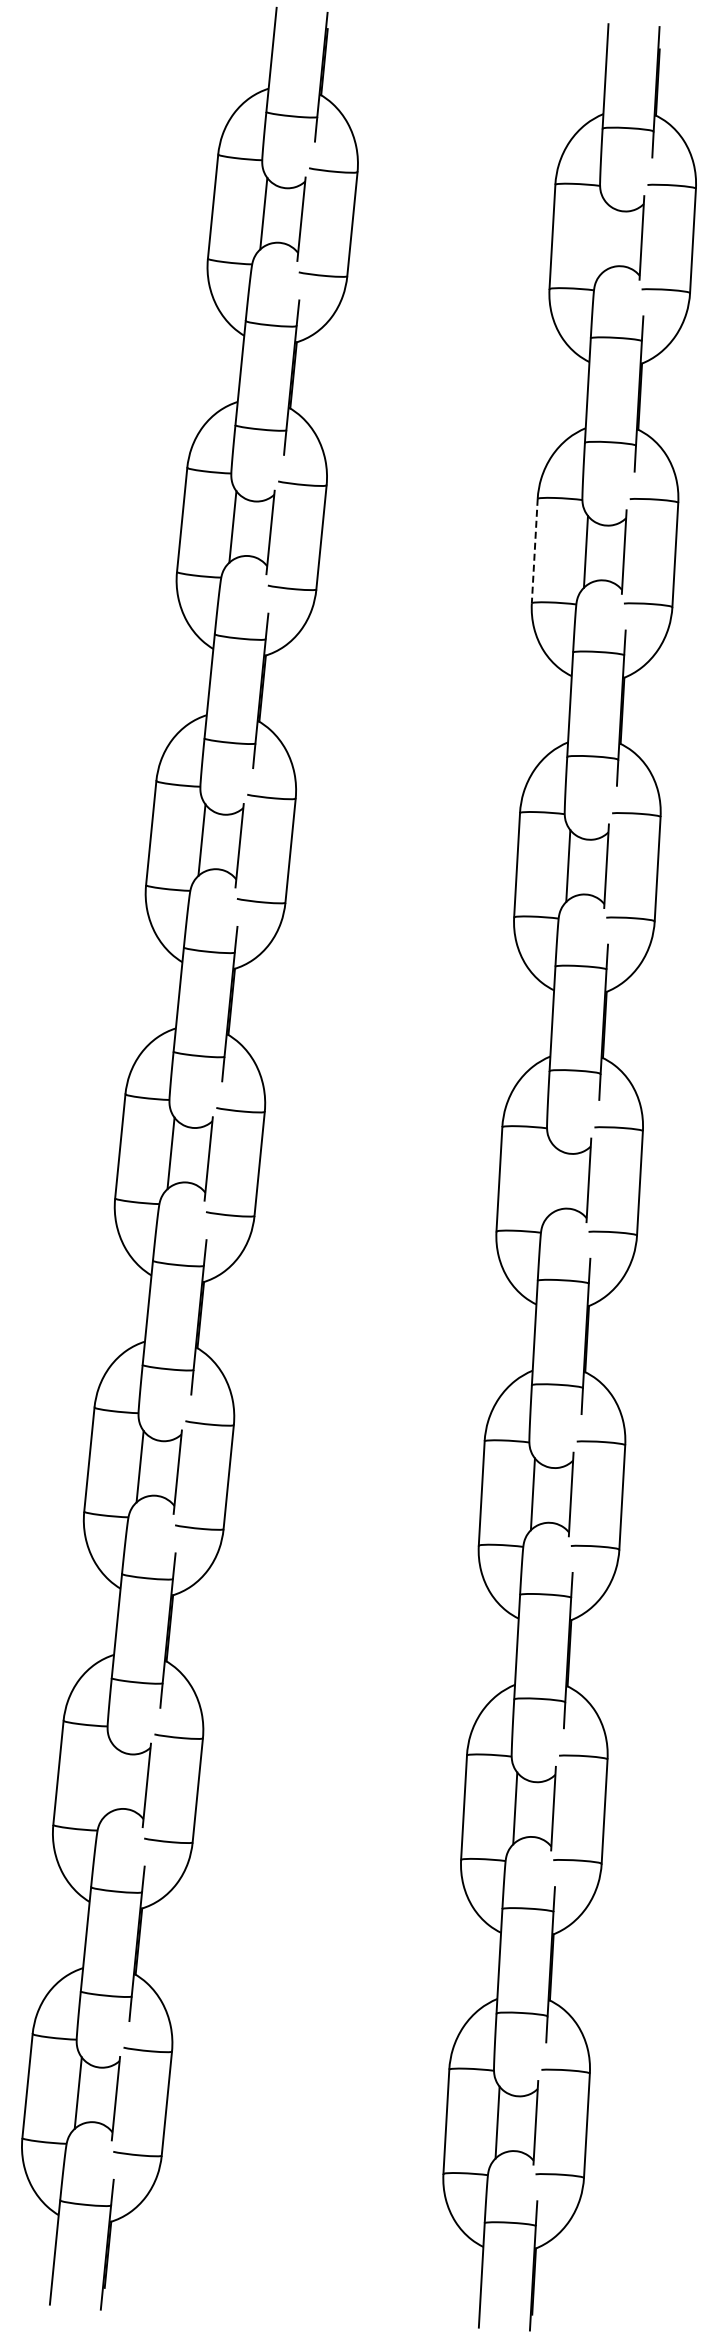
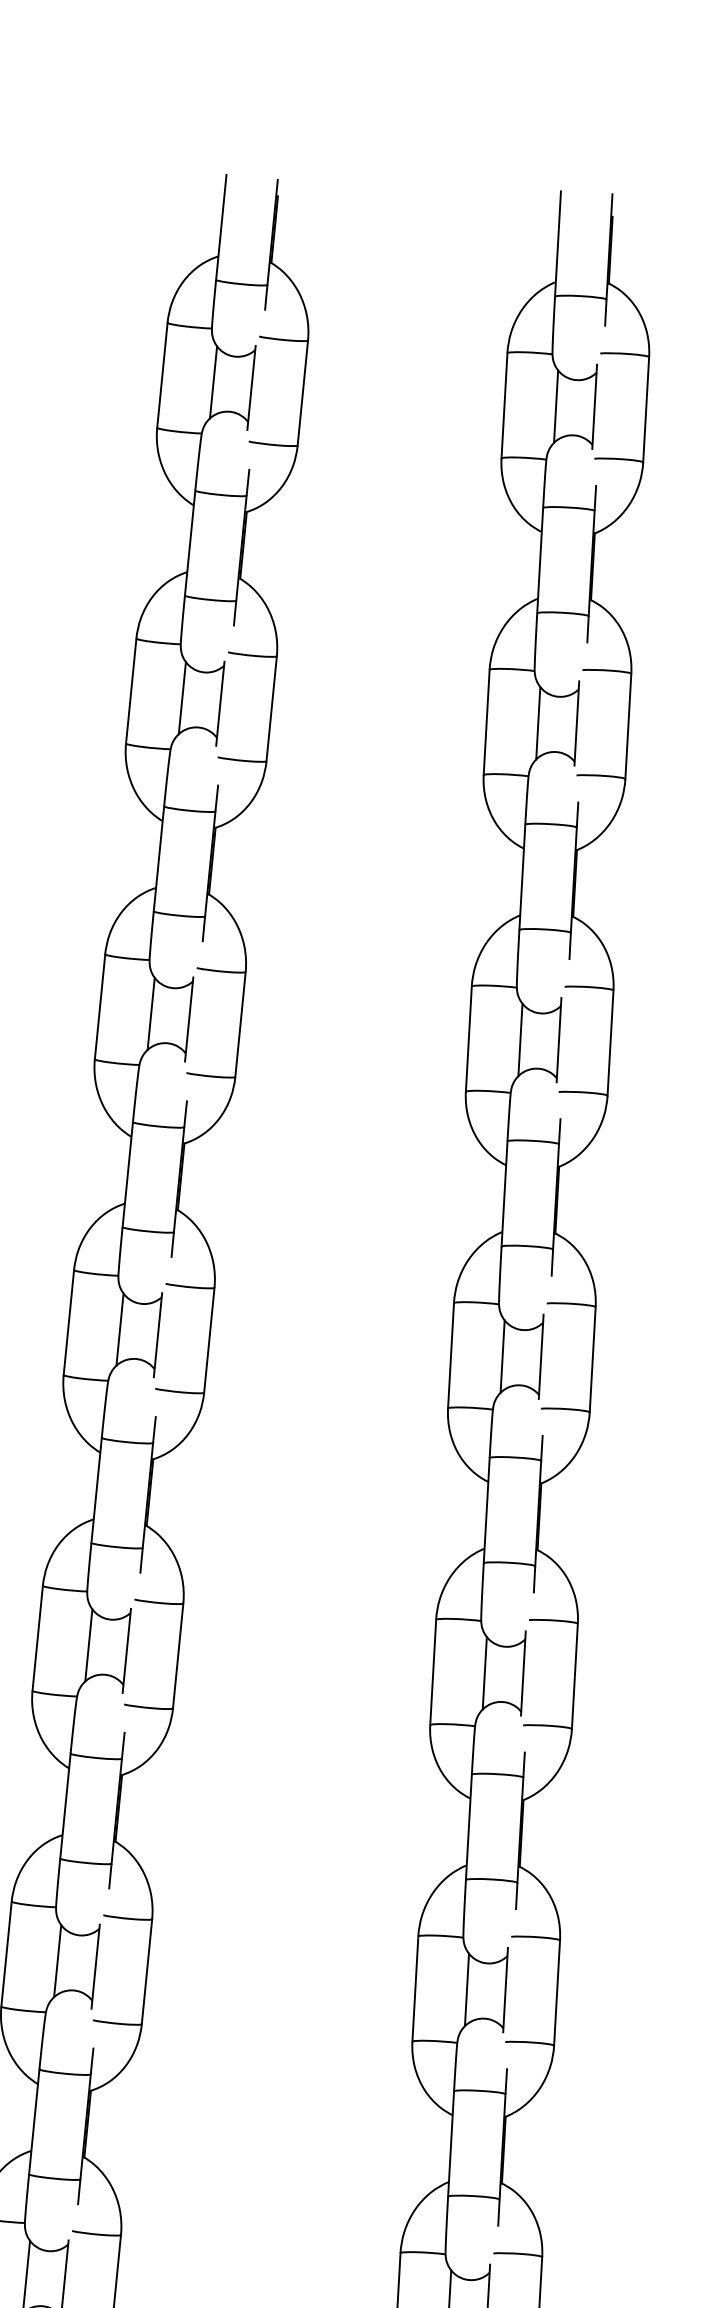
line: (603, 237) -> (555, 406), added
line: (534, 551) -> (486, 722), dashed -> solid
line: (550, 1180) -> (502, 1356), added
line: (108, 1779) -> (56, 1960), added

